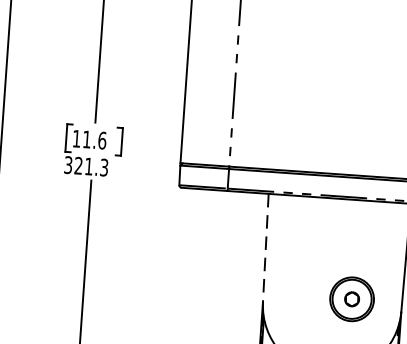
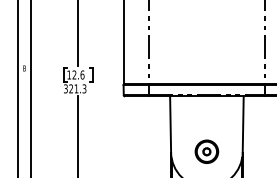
text: (86, 138) -> (74, 74), 11.6 -> 12.6
line: (265, 248) -> (170, 124), dashed -> solid
part: (351, 298) -> (206, 151), moved

